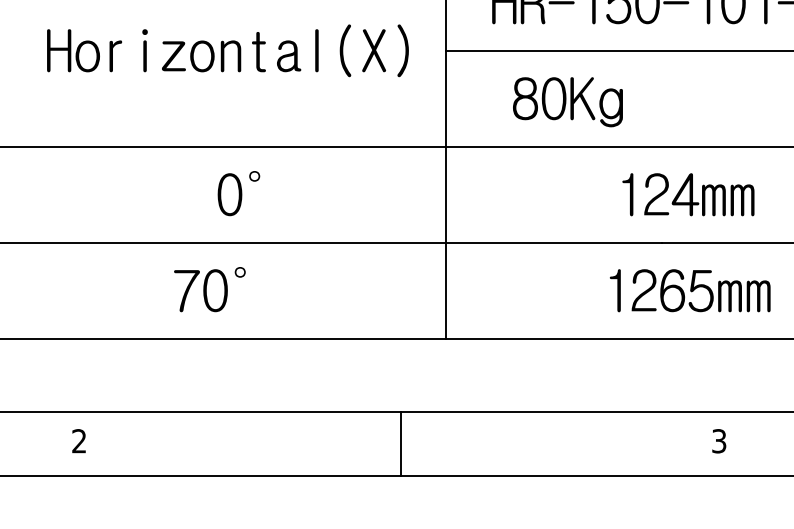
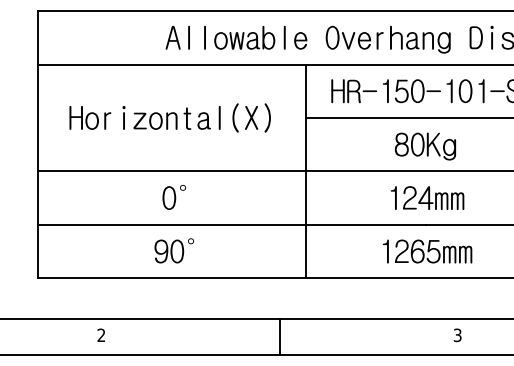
text: (226, 49) -> (169, 117), moved
text: (566, 102) -> (424, 146), moved
text: (237, 193) -> (173, 197), moved
text: (688, 193) -> (427, 197), moved
text: (187, 290) -> (161, 251), 70° -> 90°
text: (690, 290) -> (427, 251), moved

